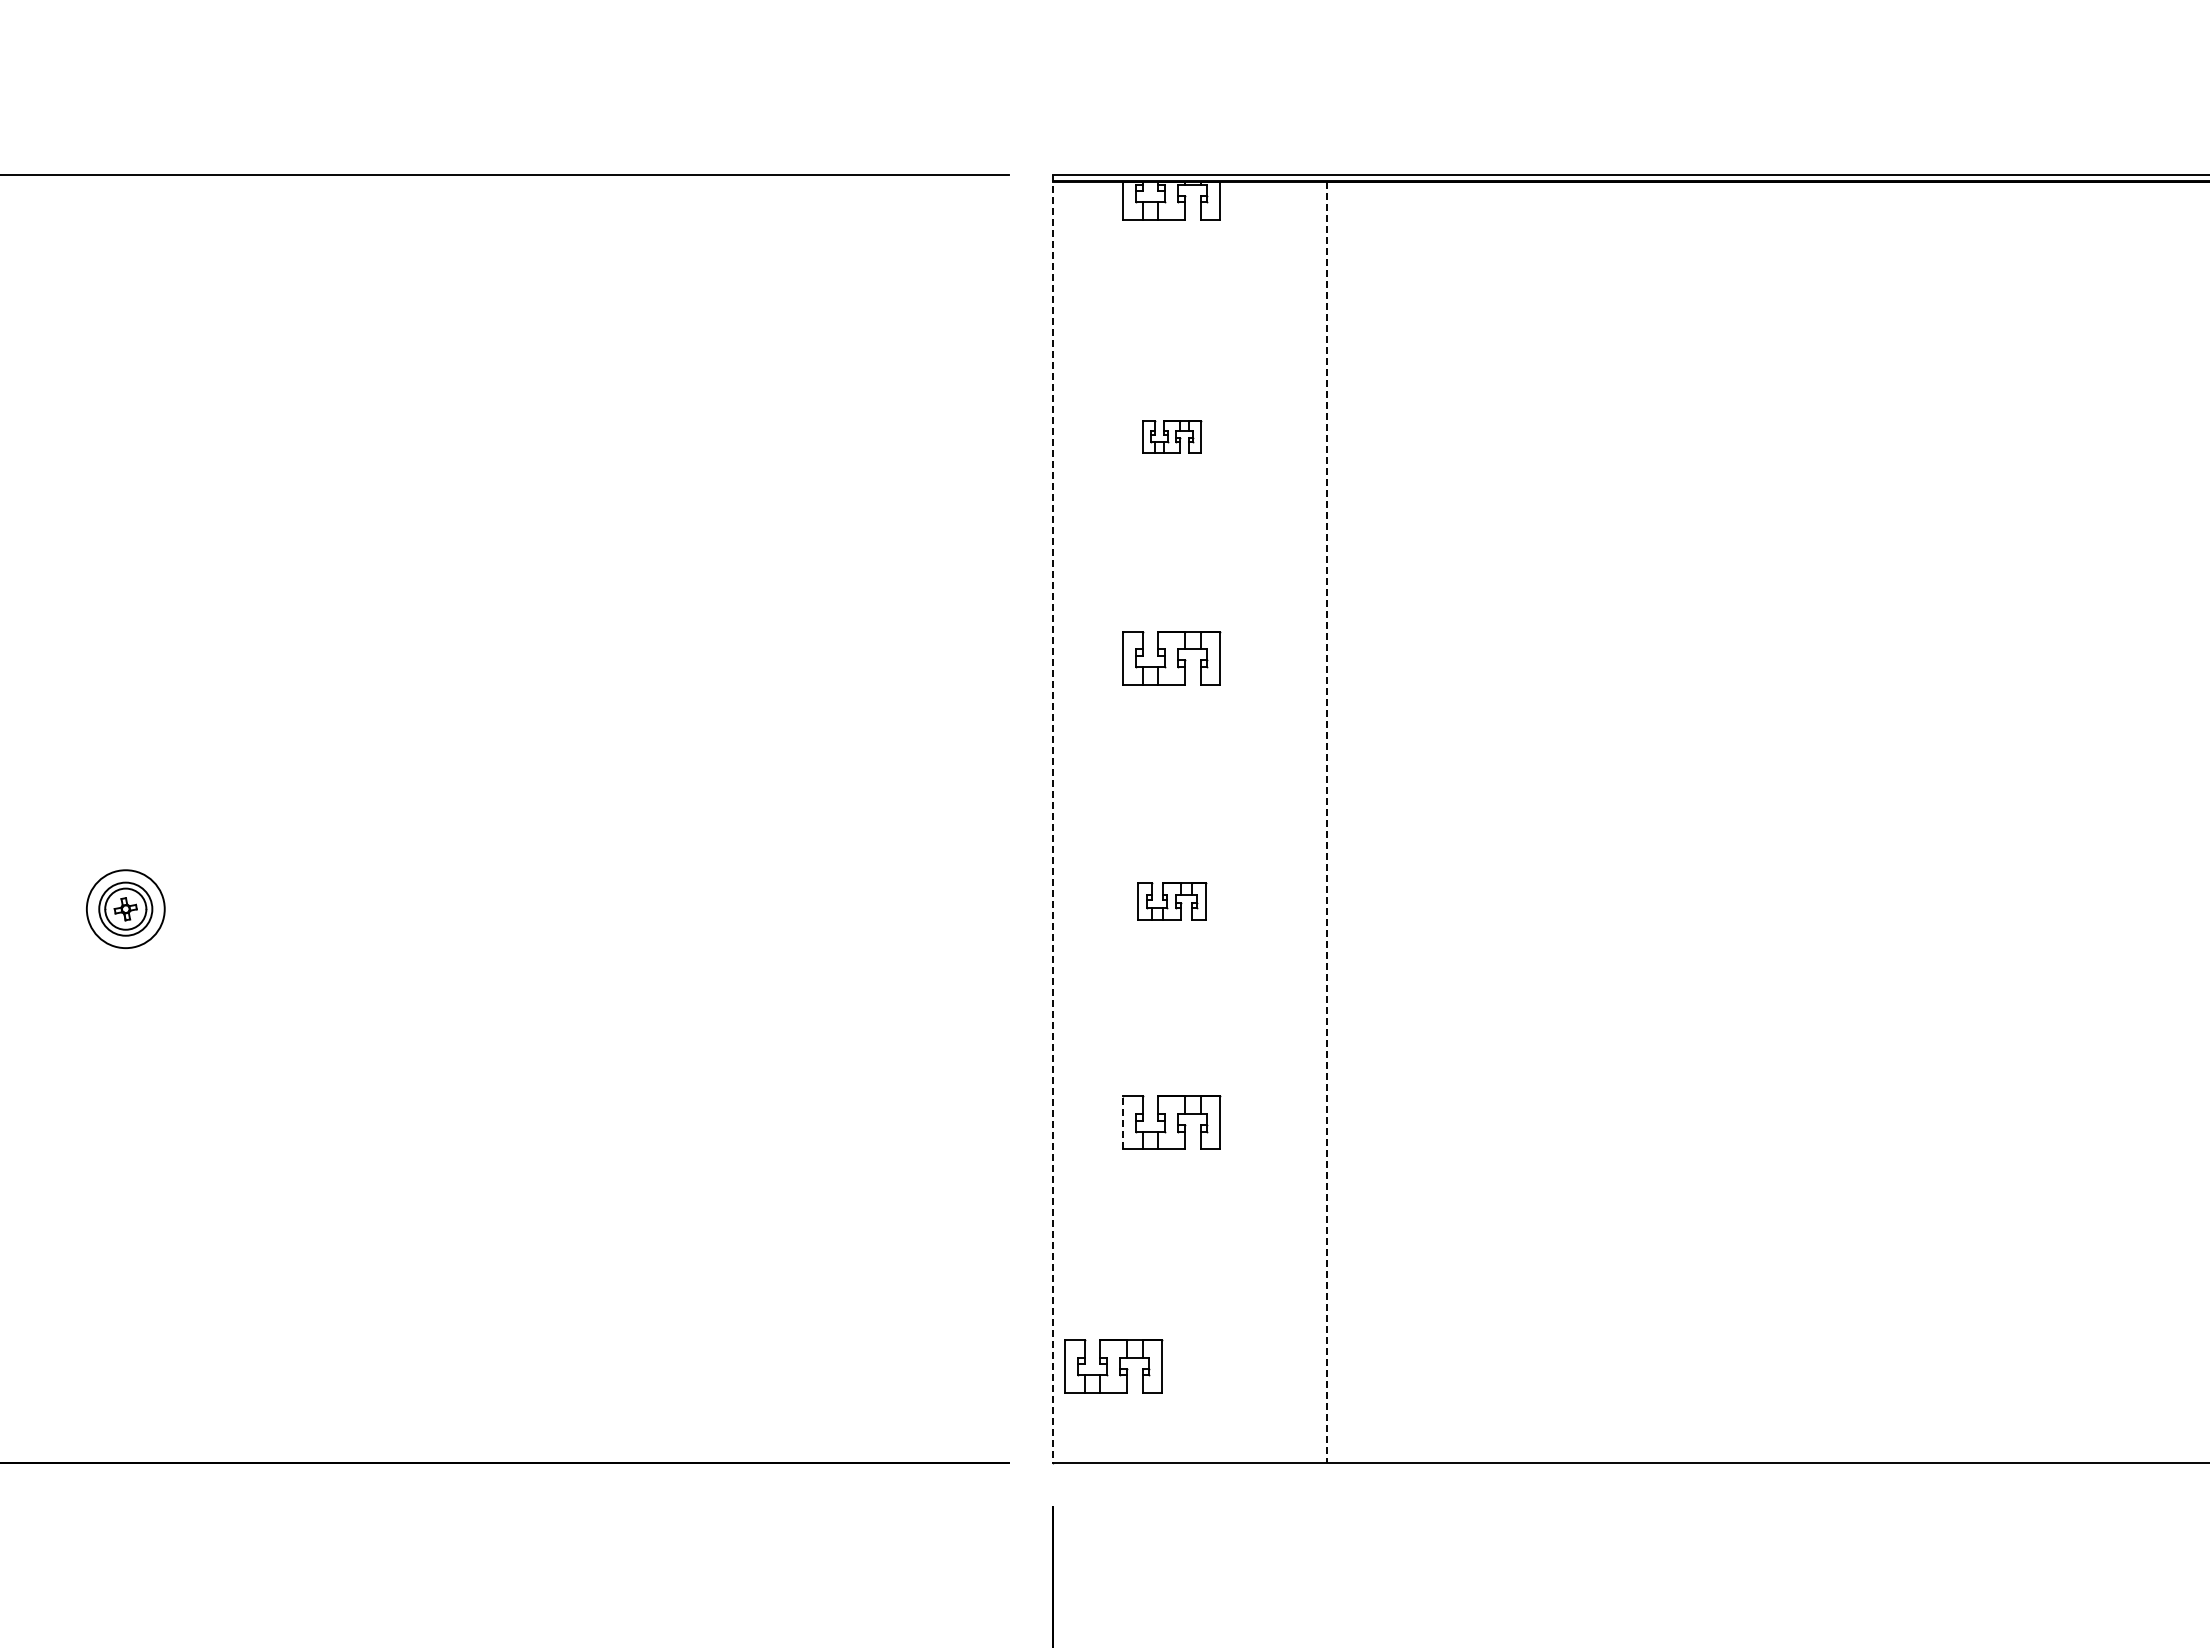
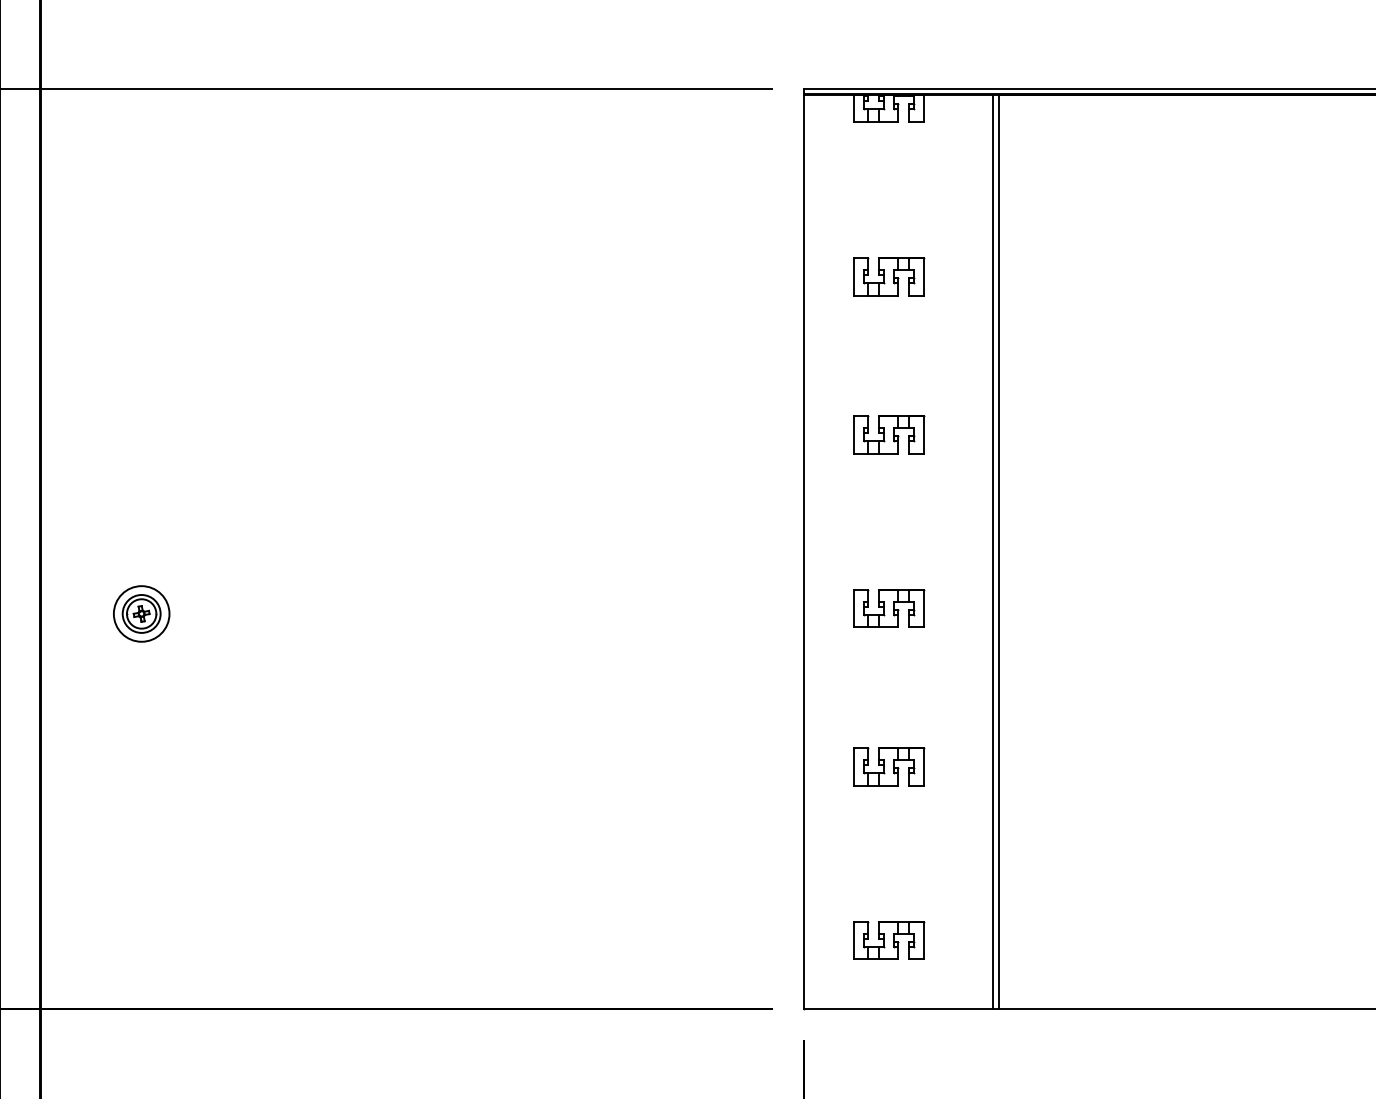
part: (1171, 436) -> (888, 276), size x1.67
line: (1053, 819) -> (804, 549), dashed -> solid
line: (1317, 822) -> (992, 552), added
line: (1326, 823) -> (999, 552), dashed -> solid
part: (1171, 901) -> (888, 608), size x1.43
line: (1123, 1122) -> (854, 766), dashed -> solid
part: (1113, 1366) -> (888, 940), moved

